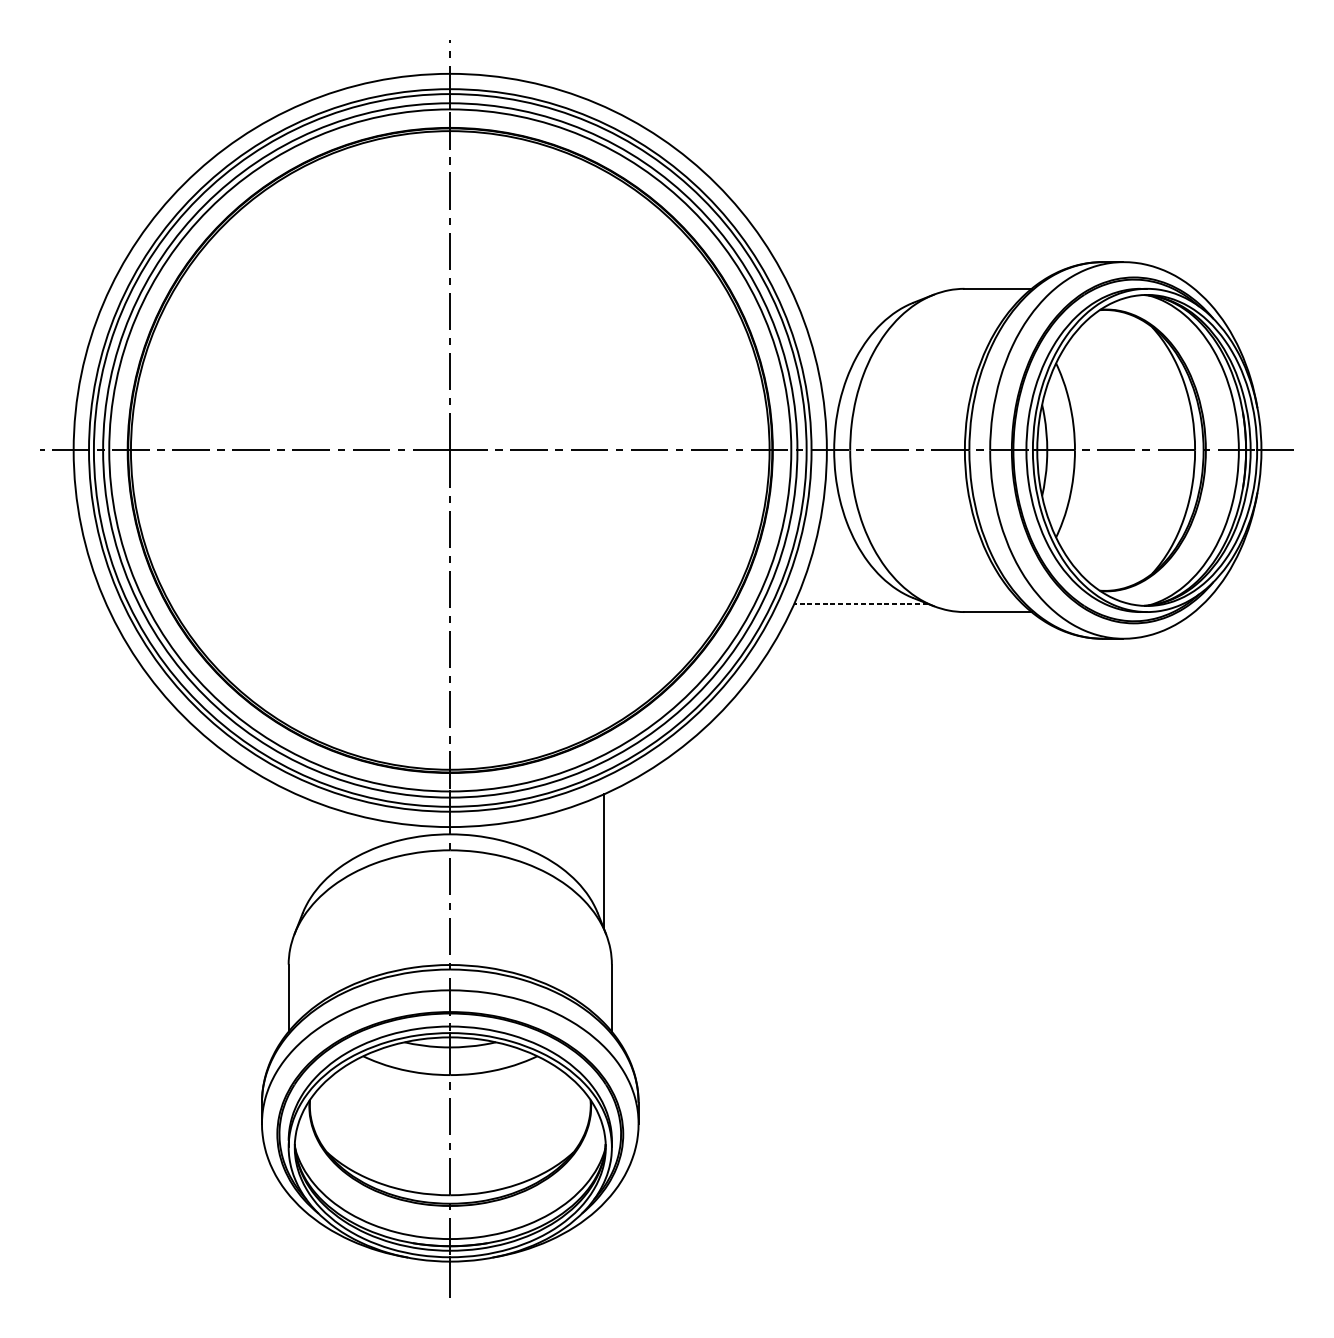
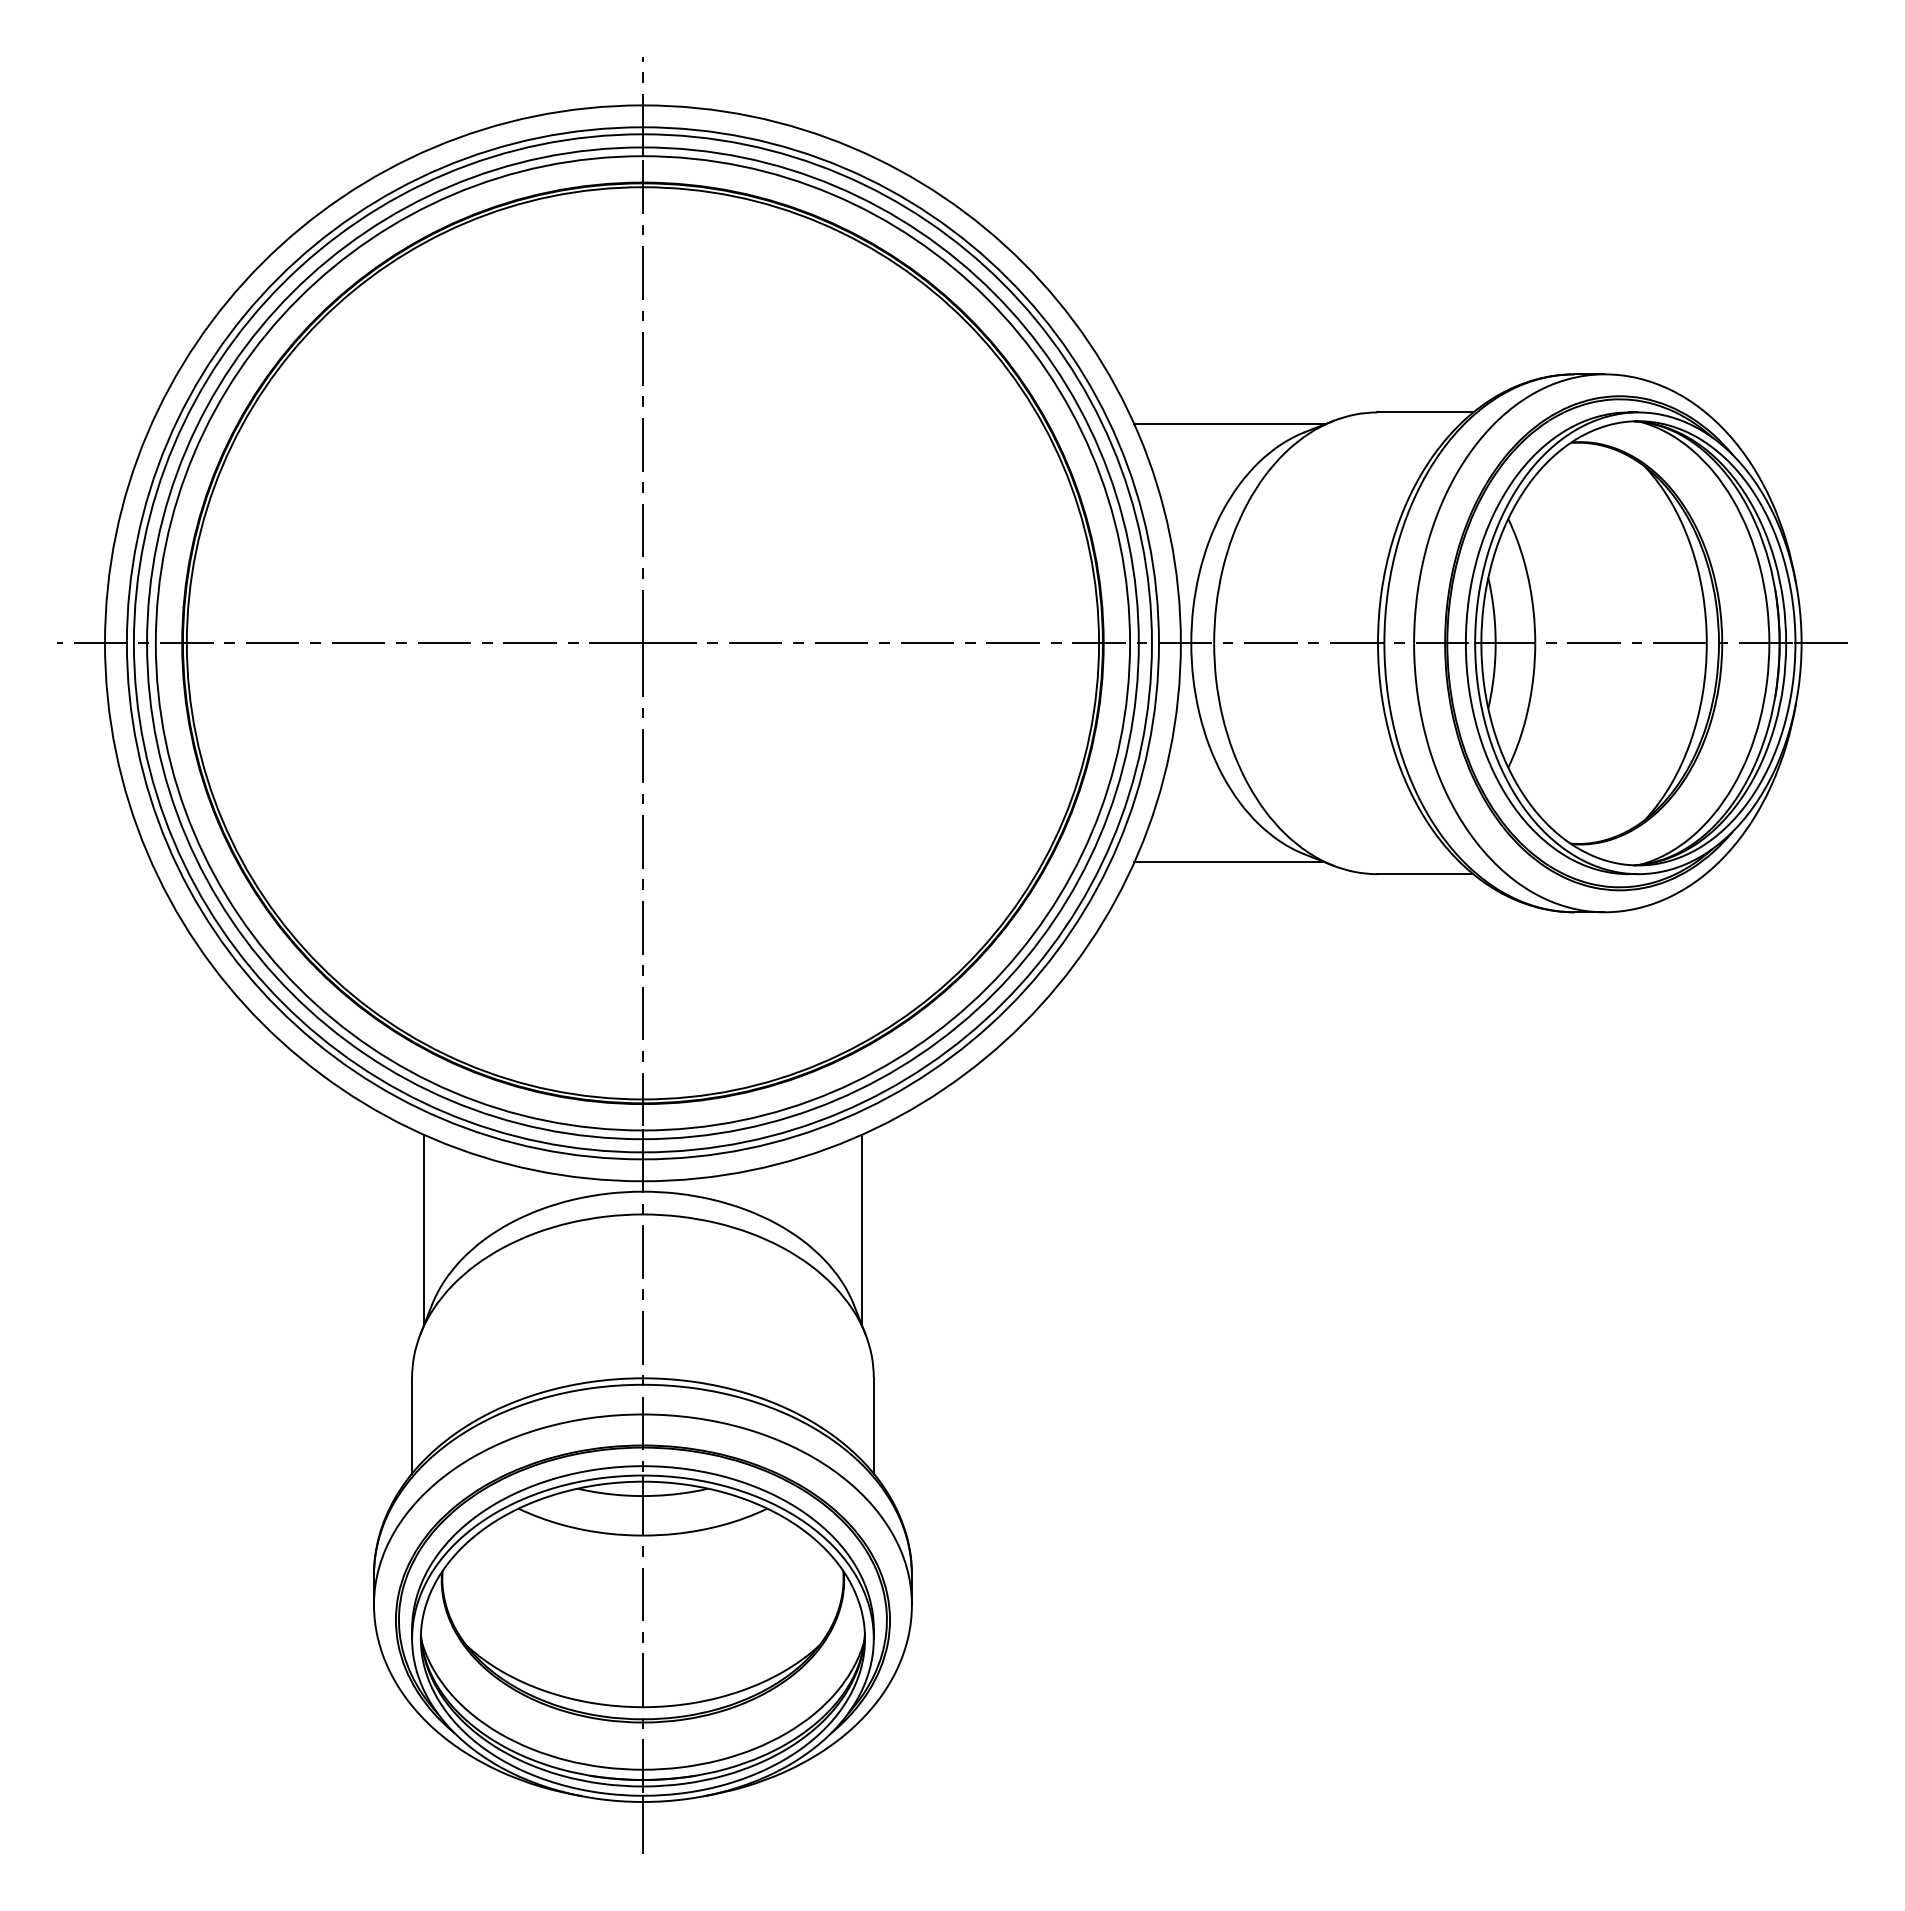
line: (860, 297) -> (1229, 424), added
line: (860, 603) -> (1229, 862), dashed -> solid
line: (296, 860) -> (423, 1229), added

